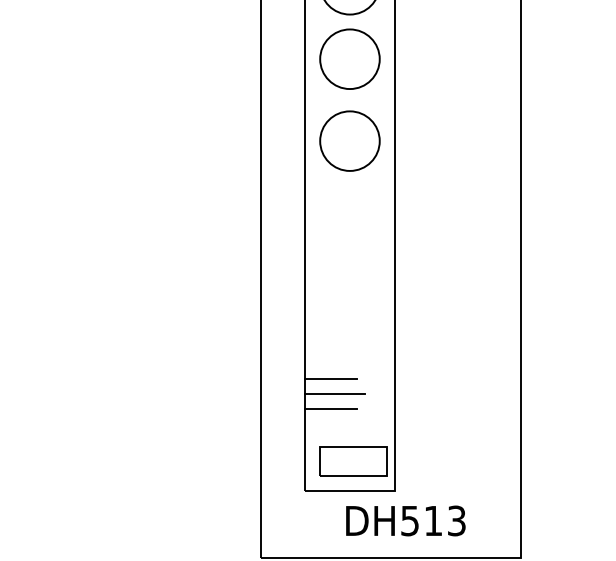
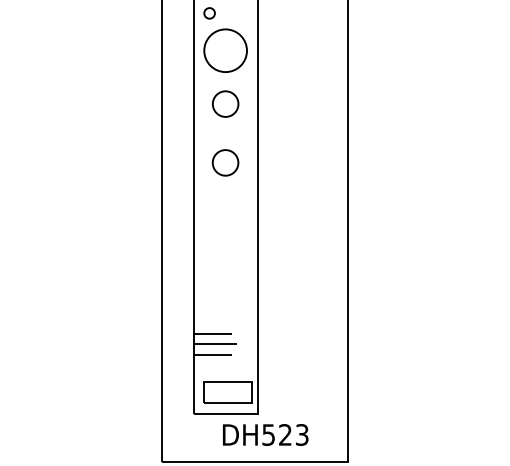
circle: (349, 58) -> (225, 103), size x0.6
circle: (349, 140) -> (225, 162), size x0.6
text: (433, 520) -> (285, 434), DH513 -> DH523

